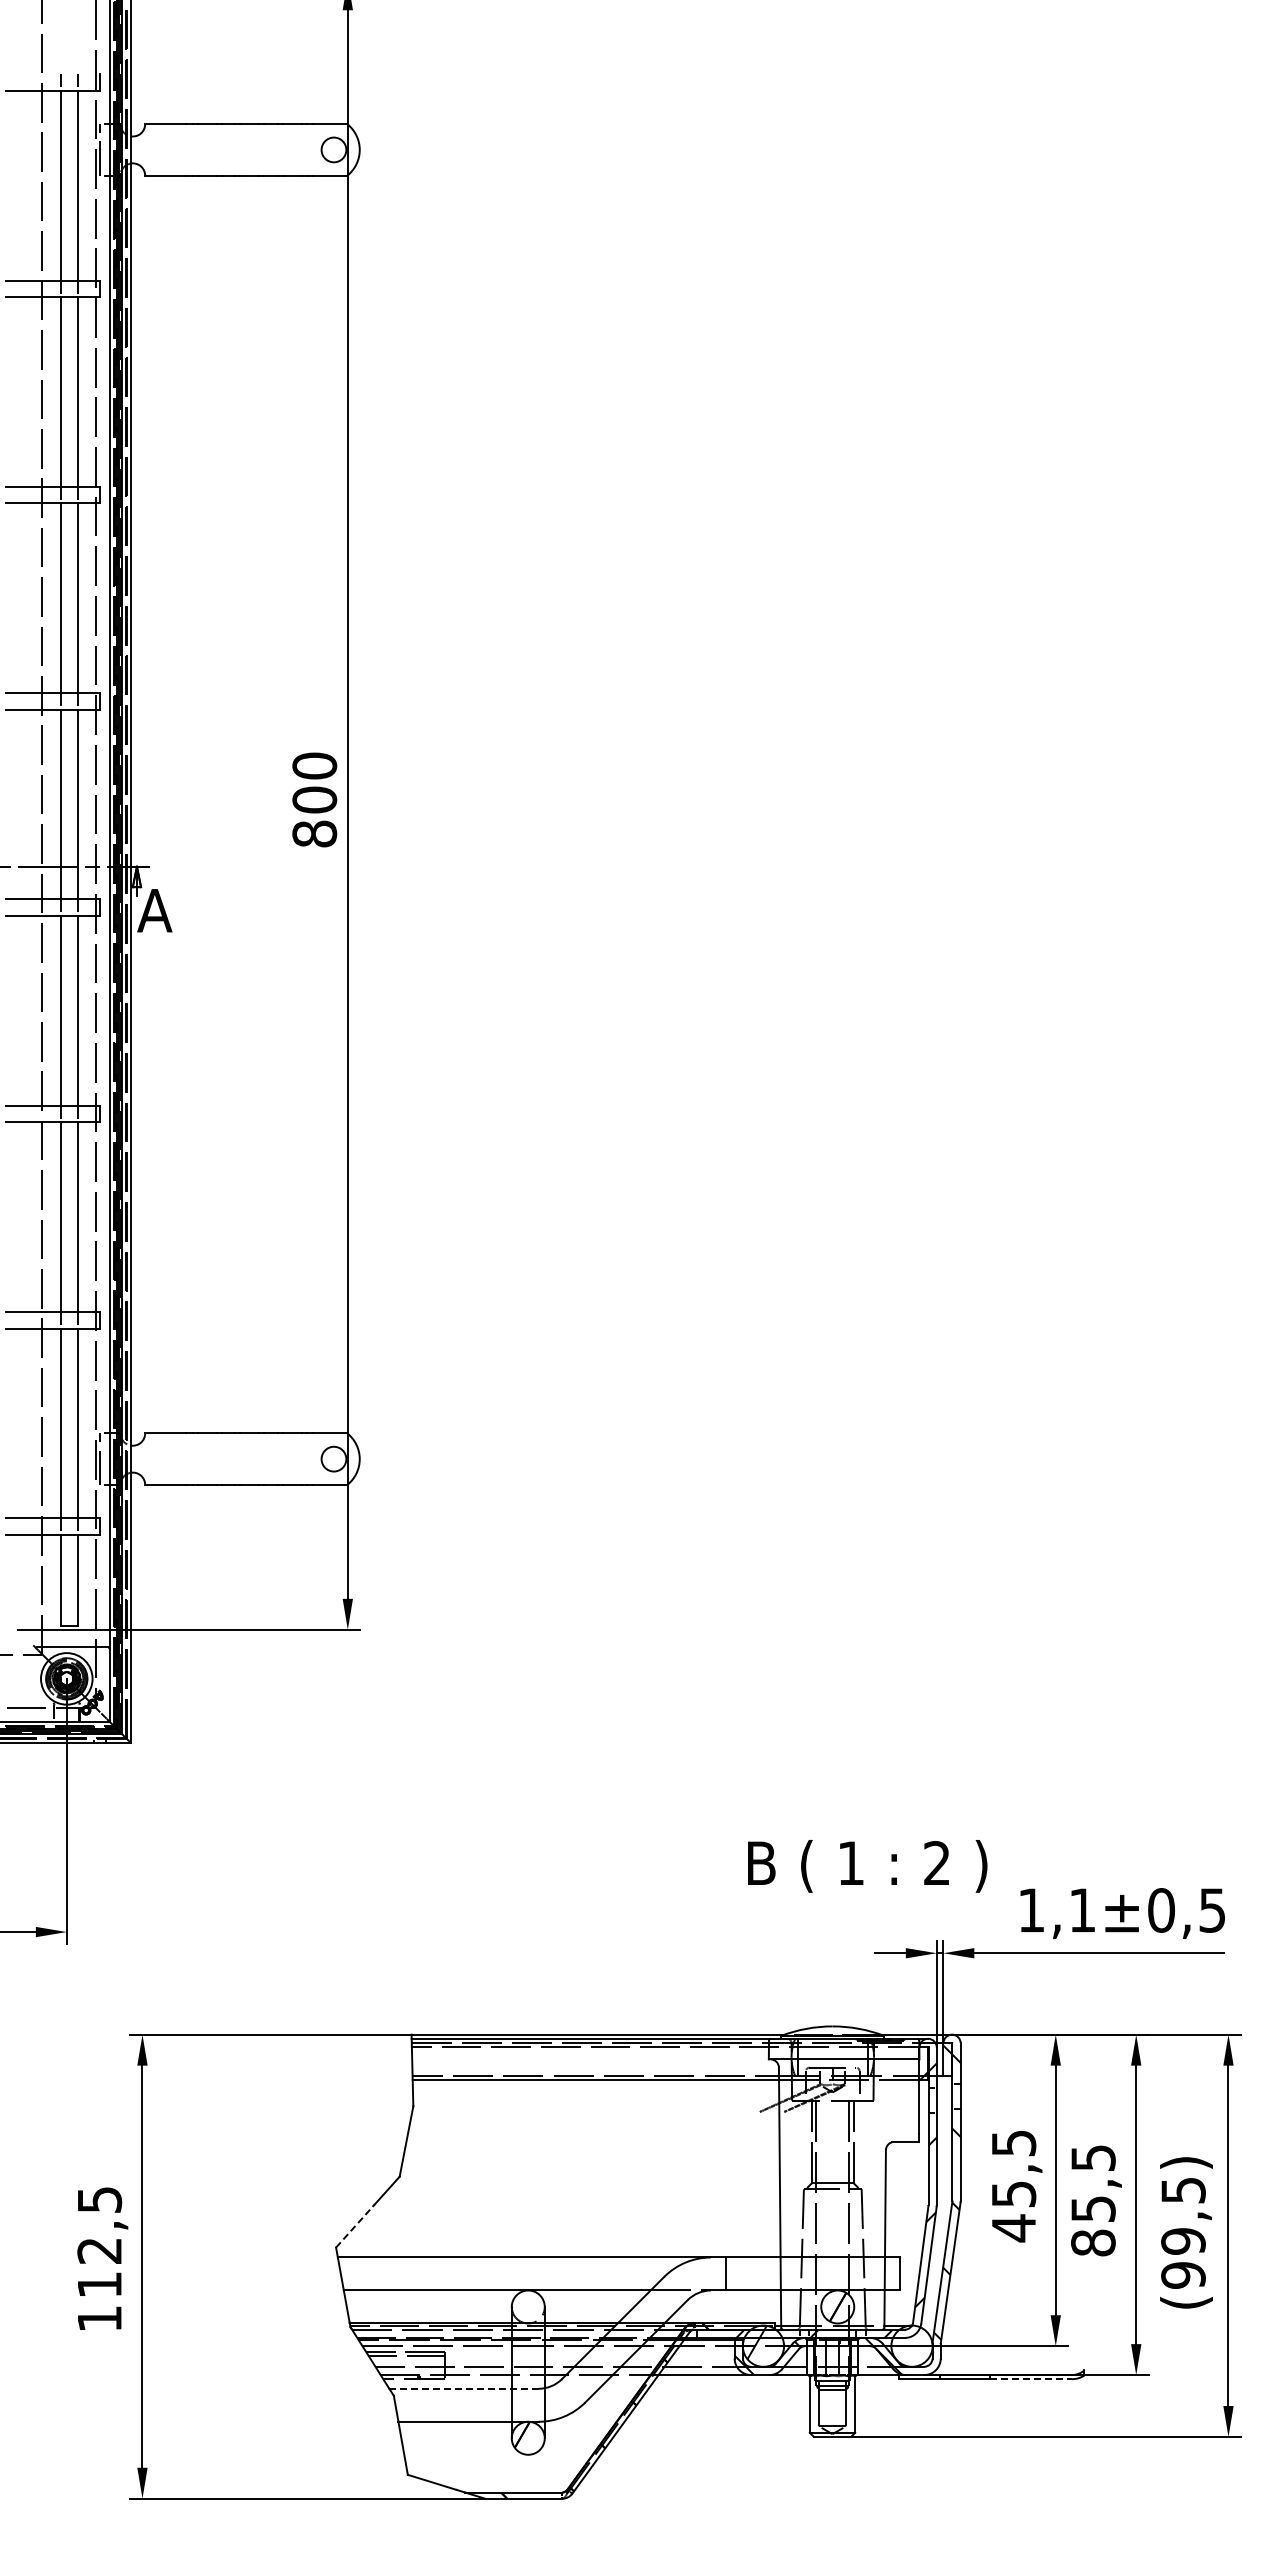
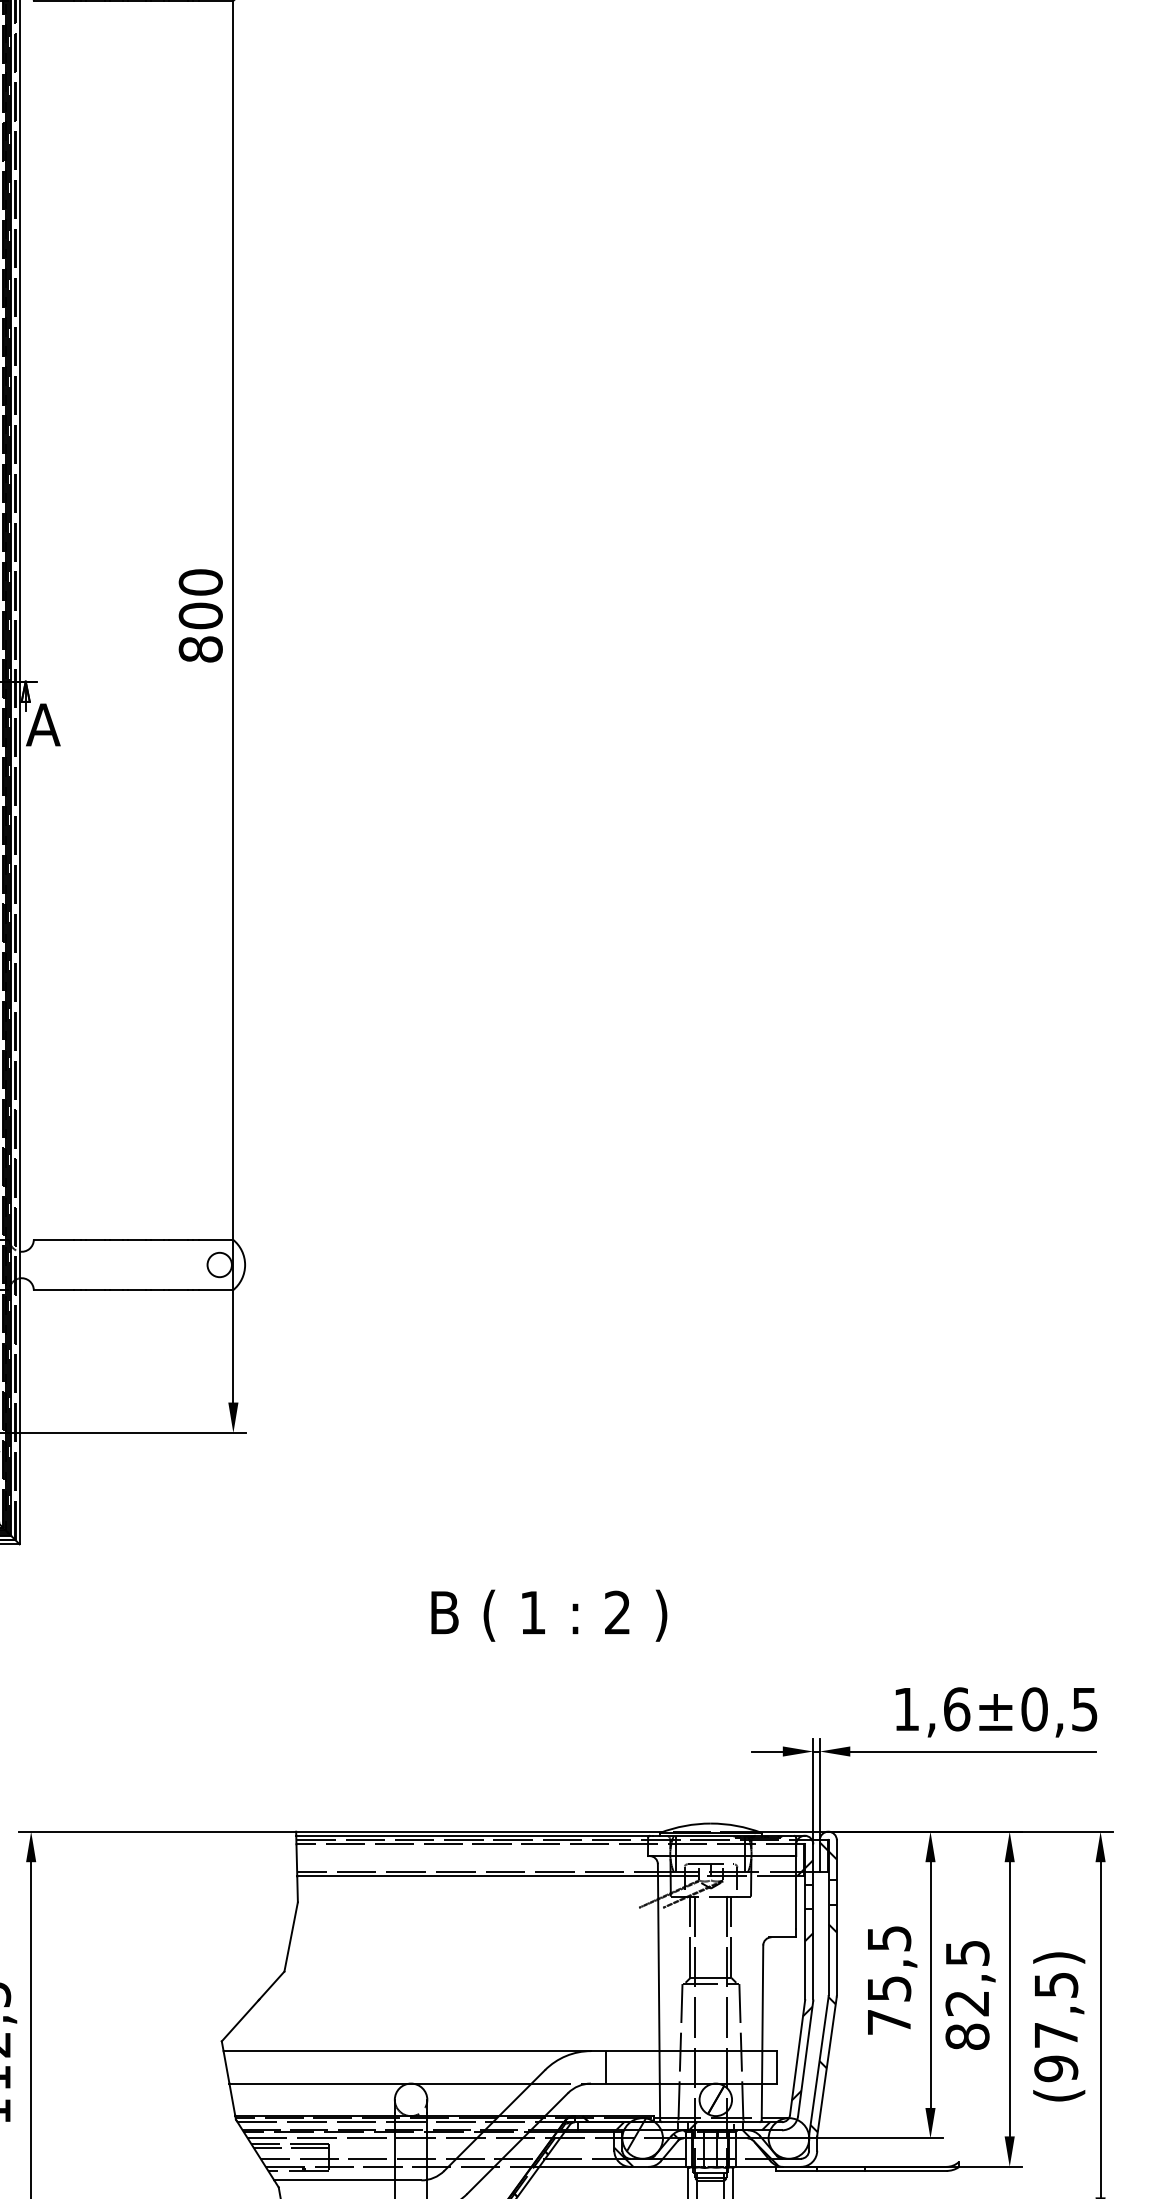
text: (867, 1866) -> (549, 1615), moved
text: (1082, 1910) -> (956, 1709), 1,1 -> 1,6
text: (1093, 2209) -> (967, 2003), 85,5 -> 82,5
line: (354, 2226) -> (239, 2020), dashed -> solid
text: (1013, 2228) -> (888, 2022), 45,5 -> 75,5
text: (1183, 2241) -> (1056, 2035), (99,5) -> (97,5)
line: (1031, 2379) -> (906, 2171), dashed -> solid
line: (464, 2388) -> (348, 2180), dashed -> solid

